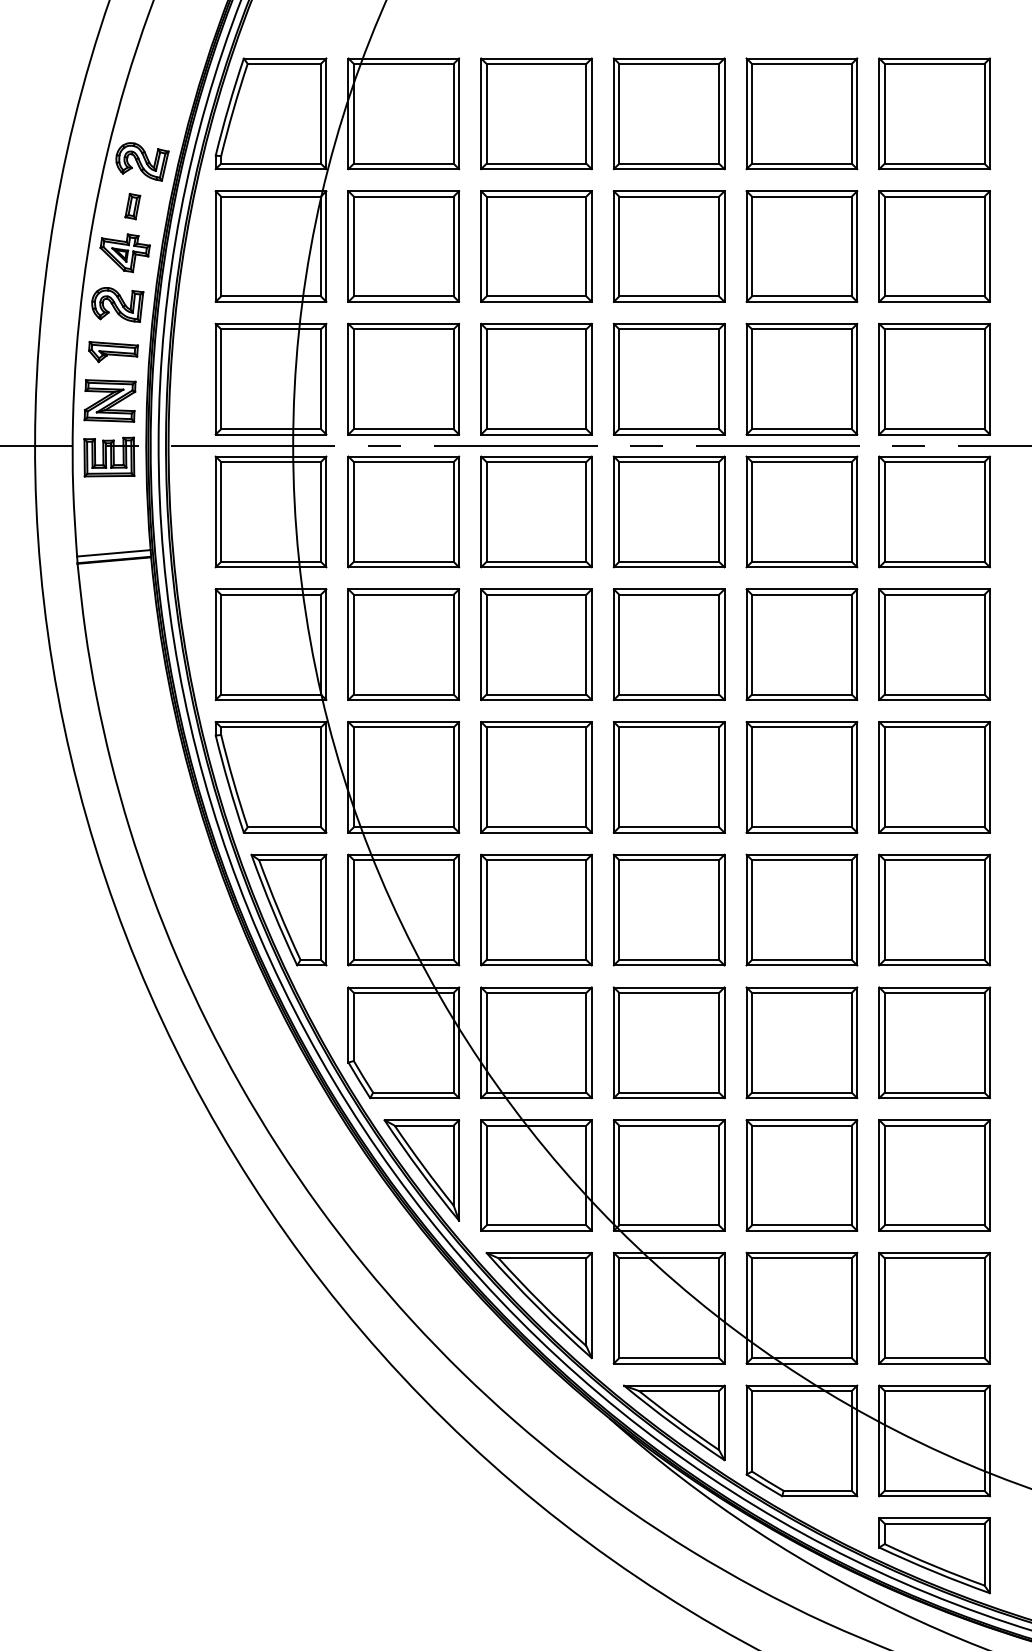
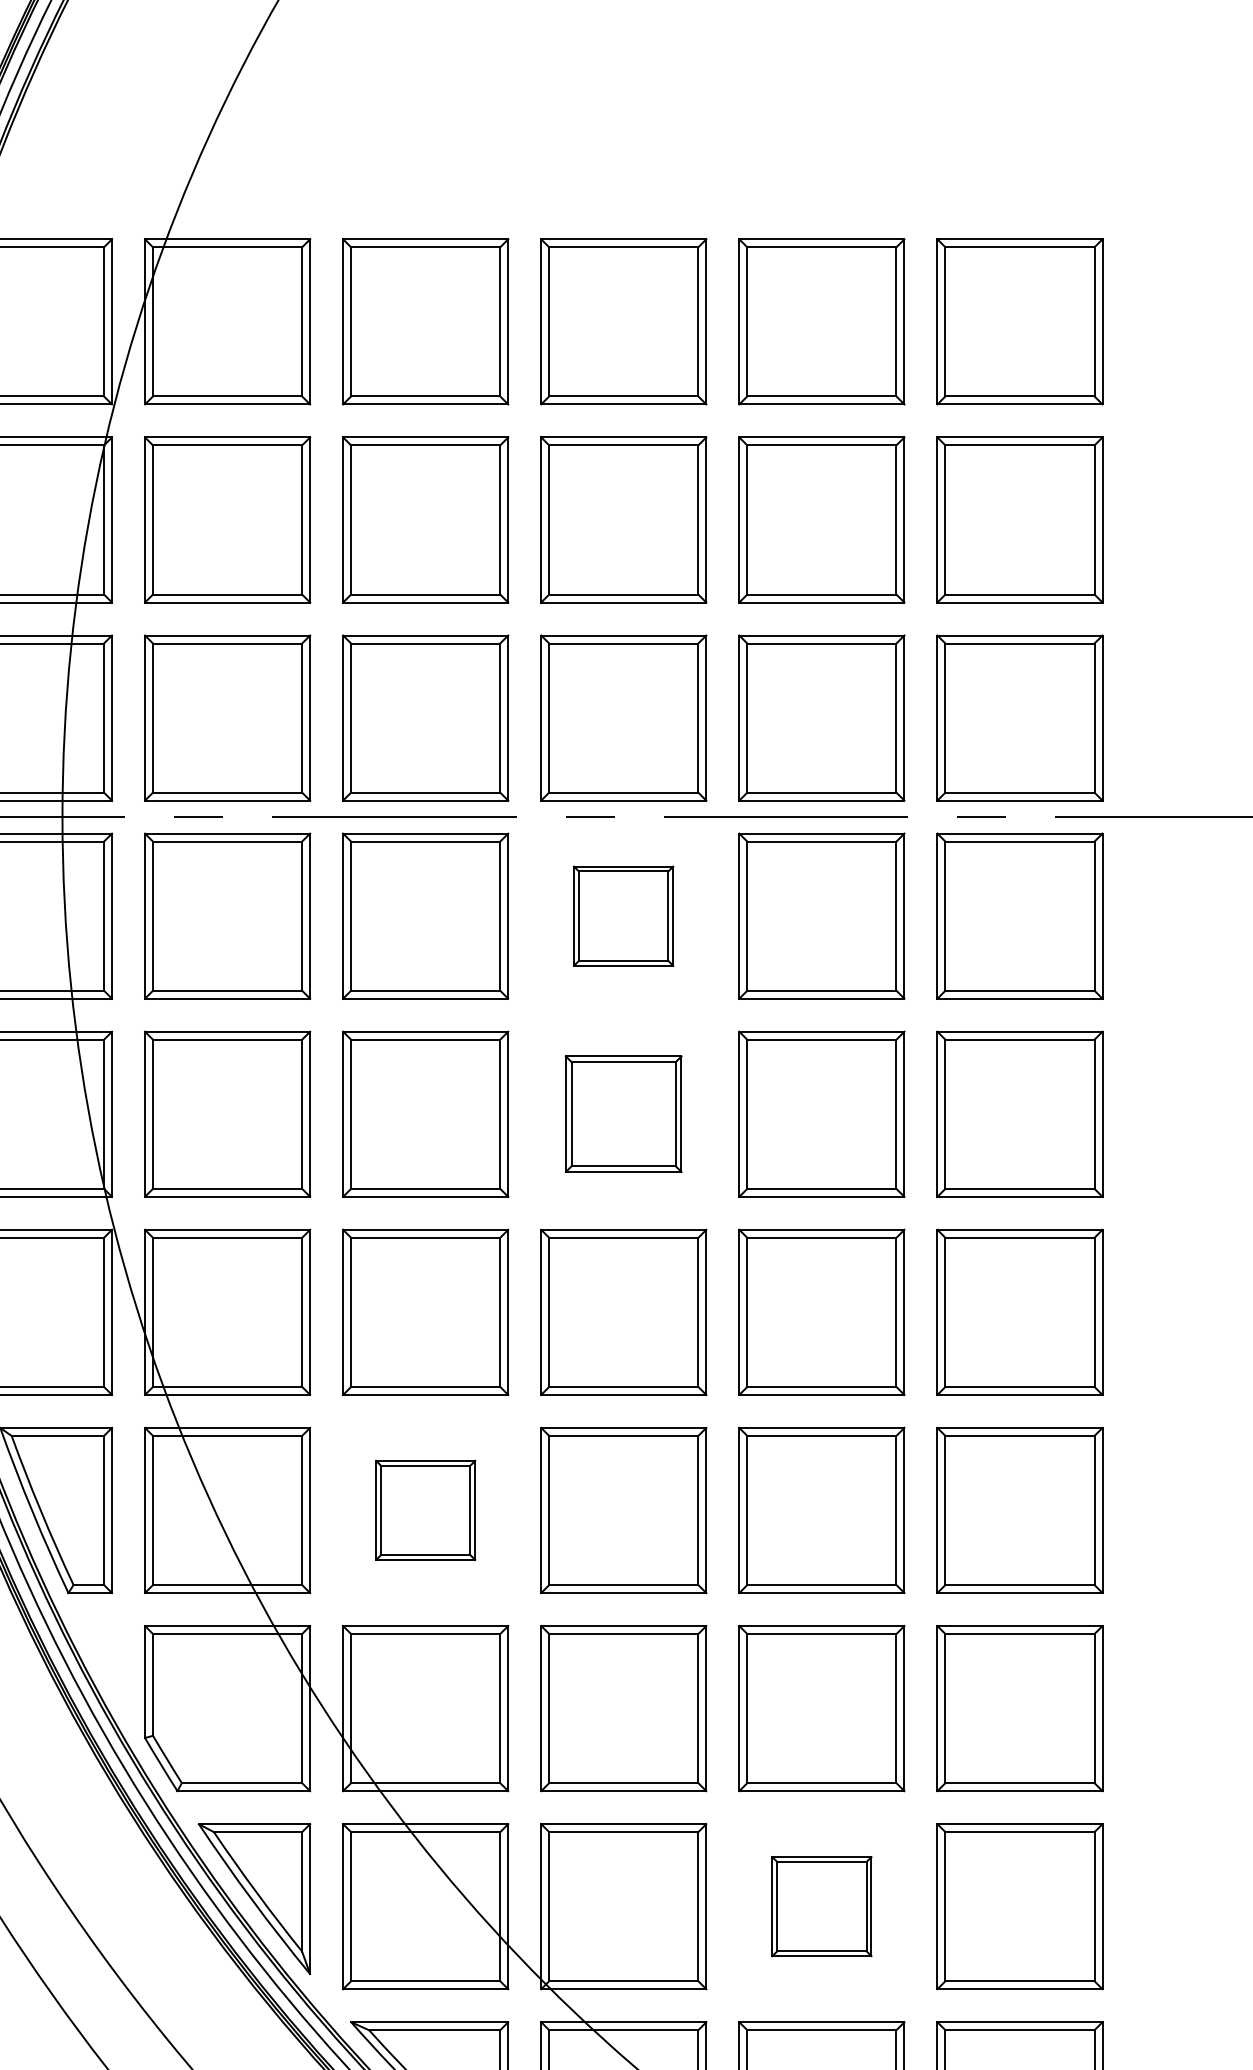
part: (668, 511) -> (622, 915), size x0.6
part: (668, 644) -> (622, 1114), size x0.7
part: (536, 909) -> (425, 1509), size x0.6
part: (801, 1175) -> (821, 1906), size x0.6

